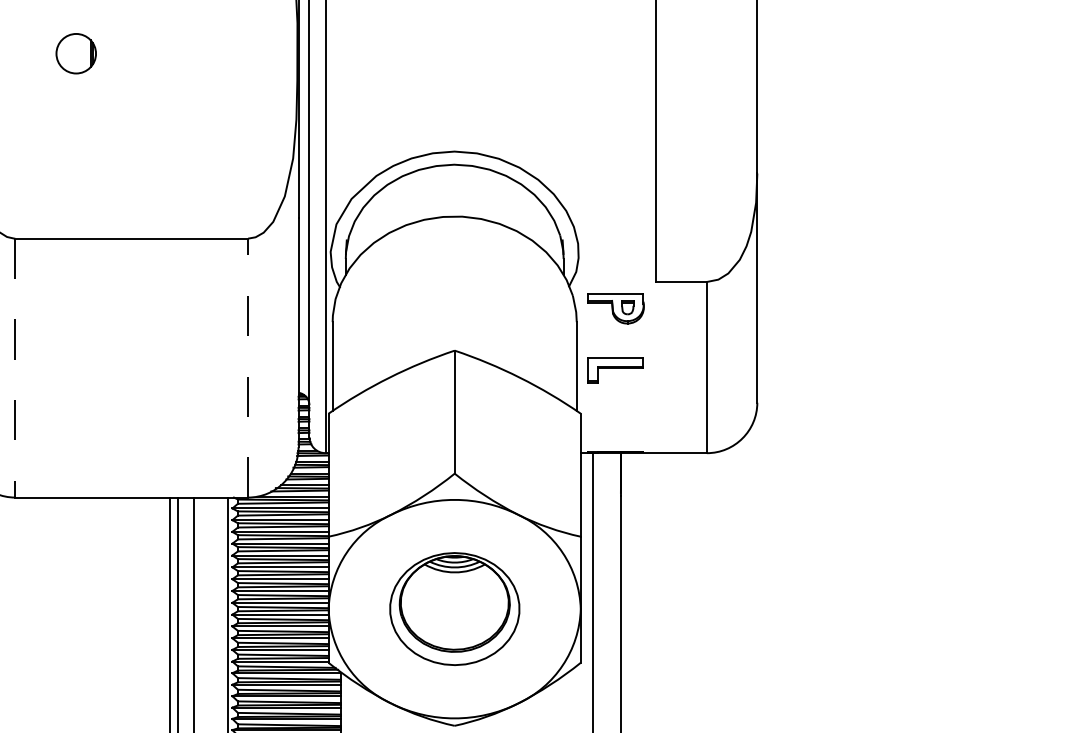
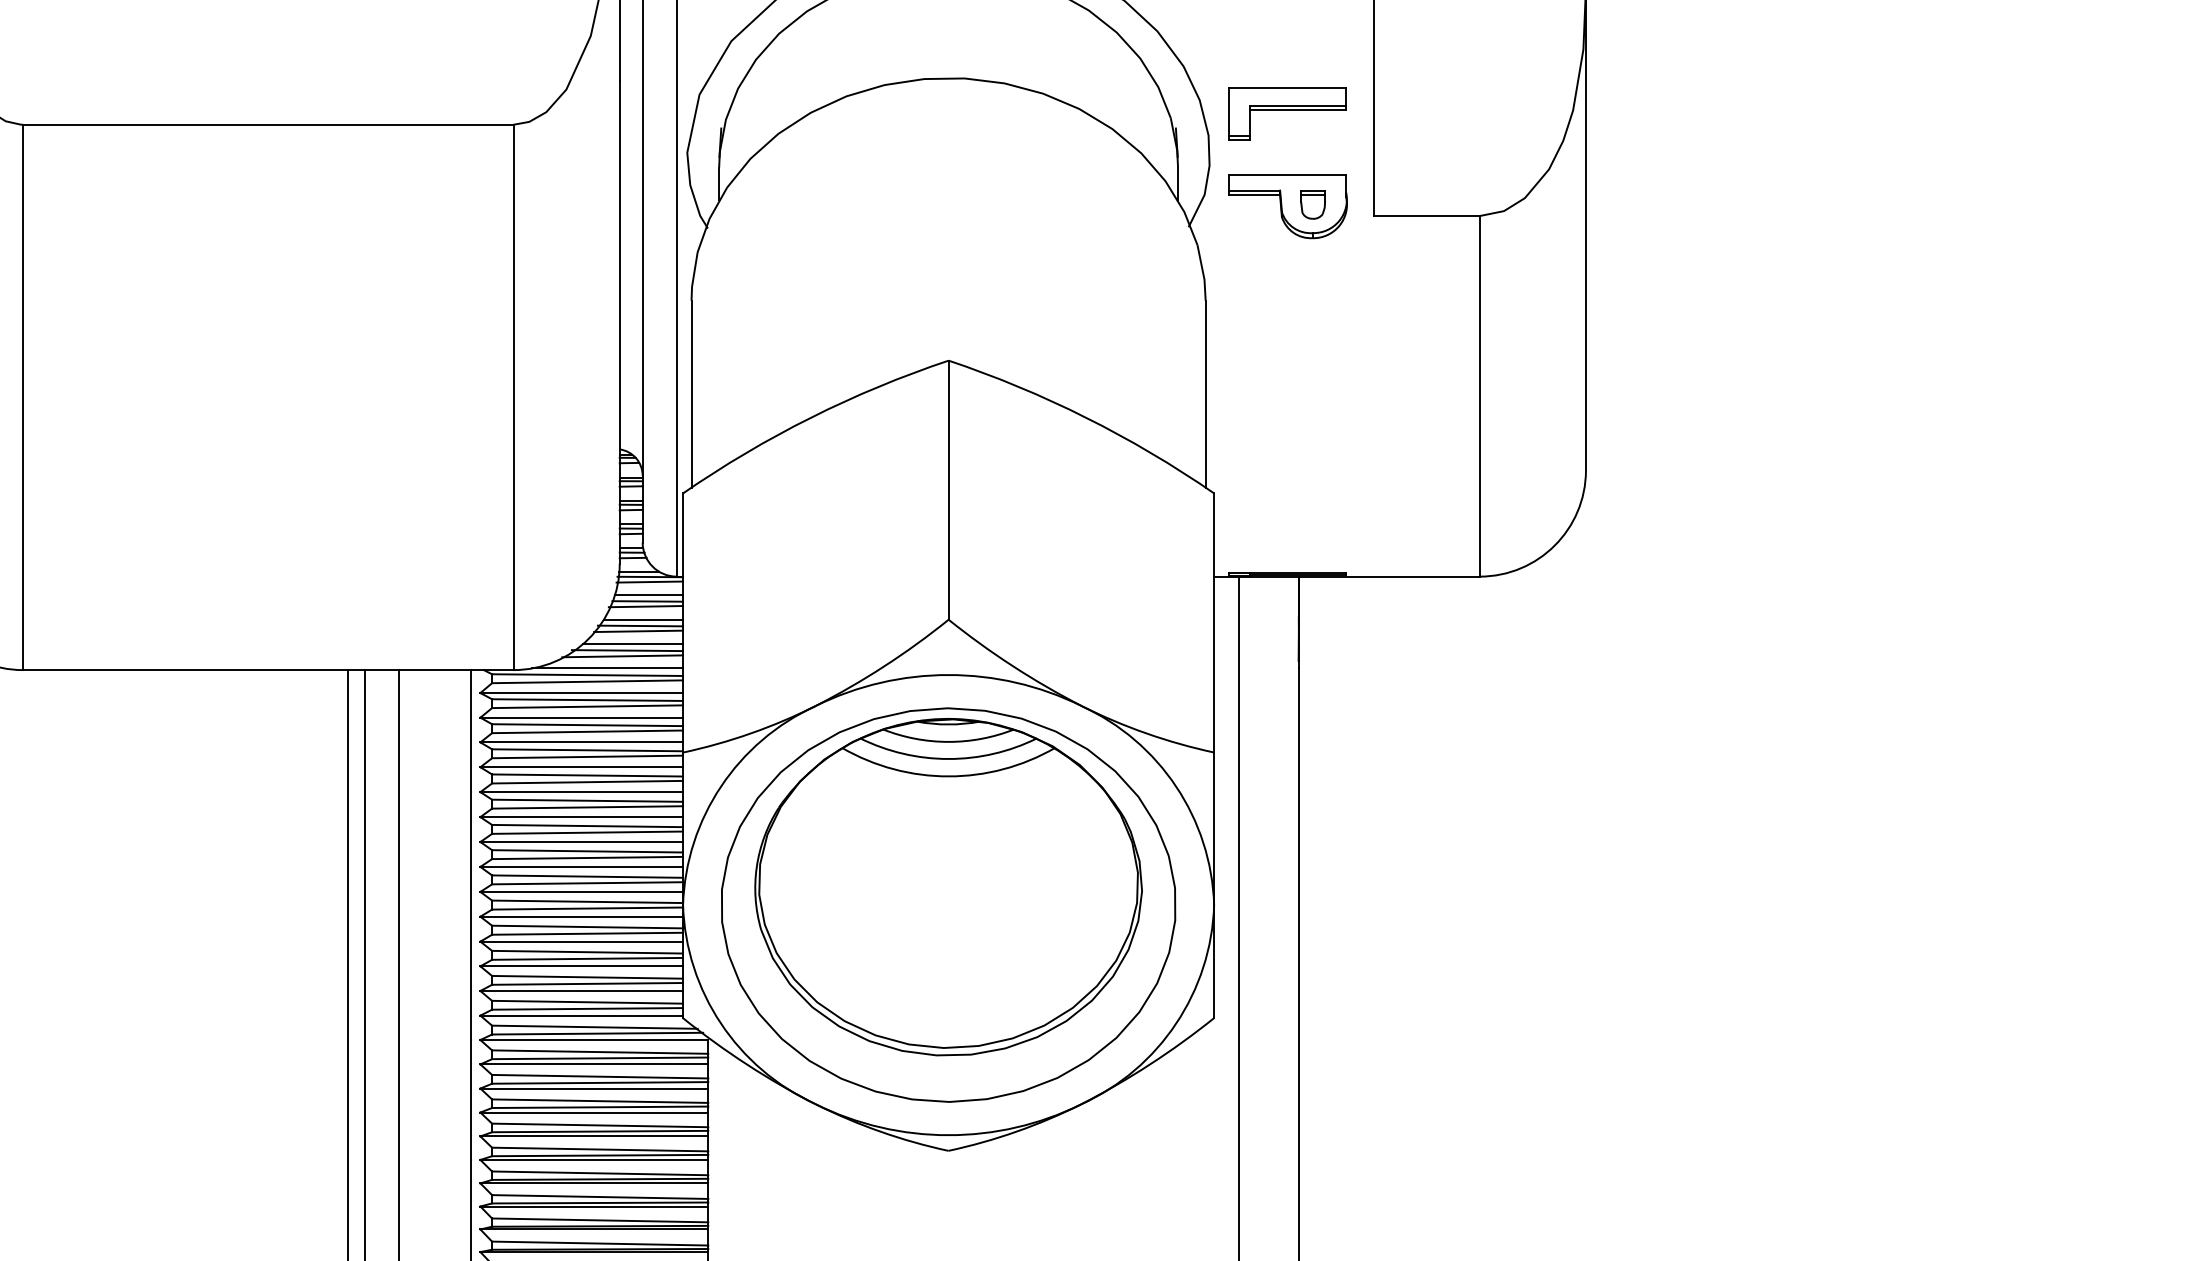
part: (615, 308) -> (1287, 206), moved
line: (248, 367) -> (514, 396), dashed -> solid
line: (15, 368) -> (23, 398), dashed -> solid
part: (615, 370) -> (1287, 113), moved
part: (454, 608) -> (948, 903), size x1.67

